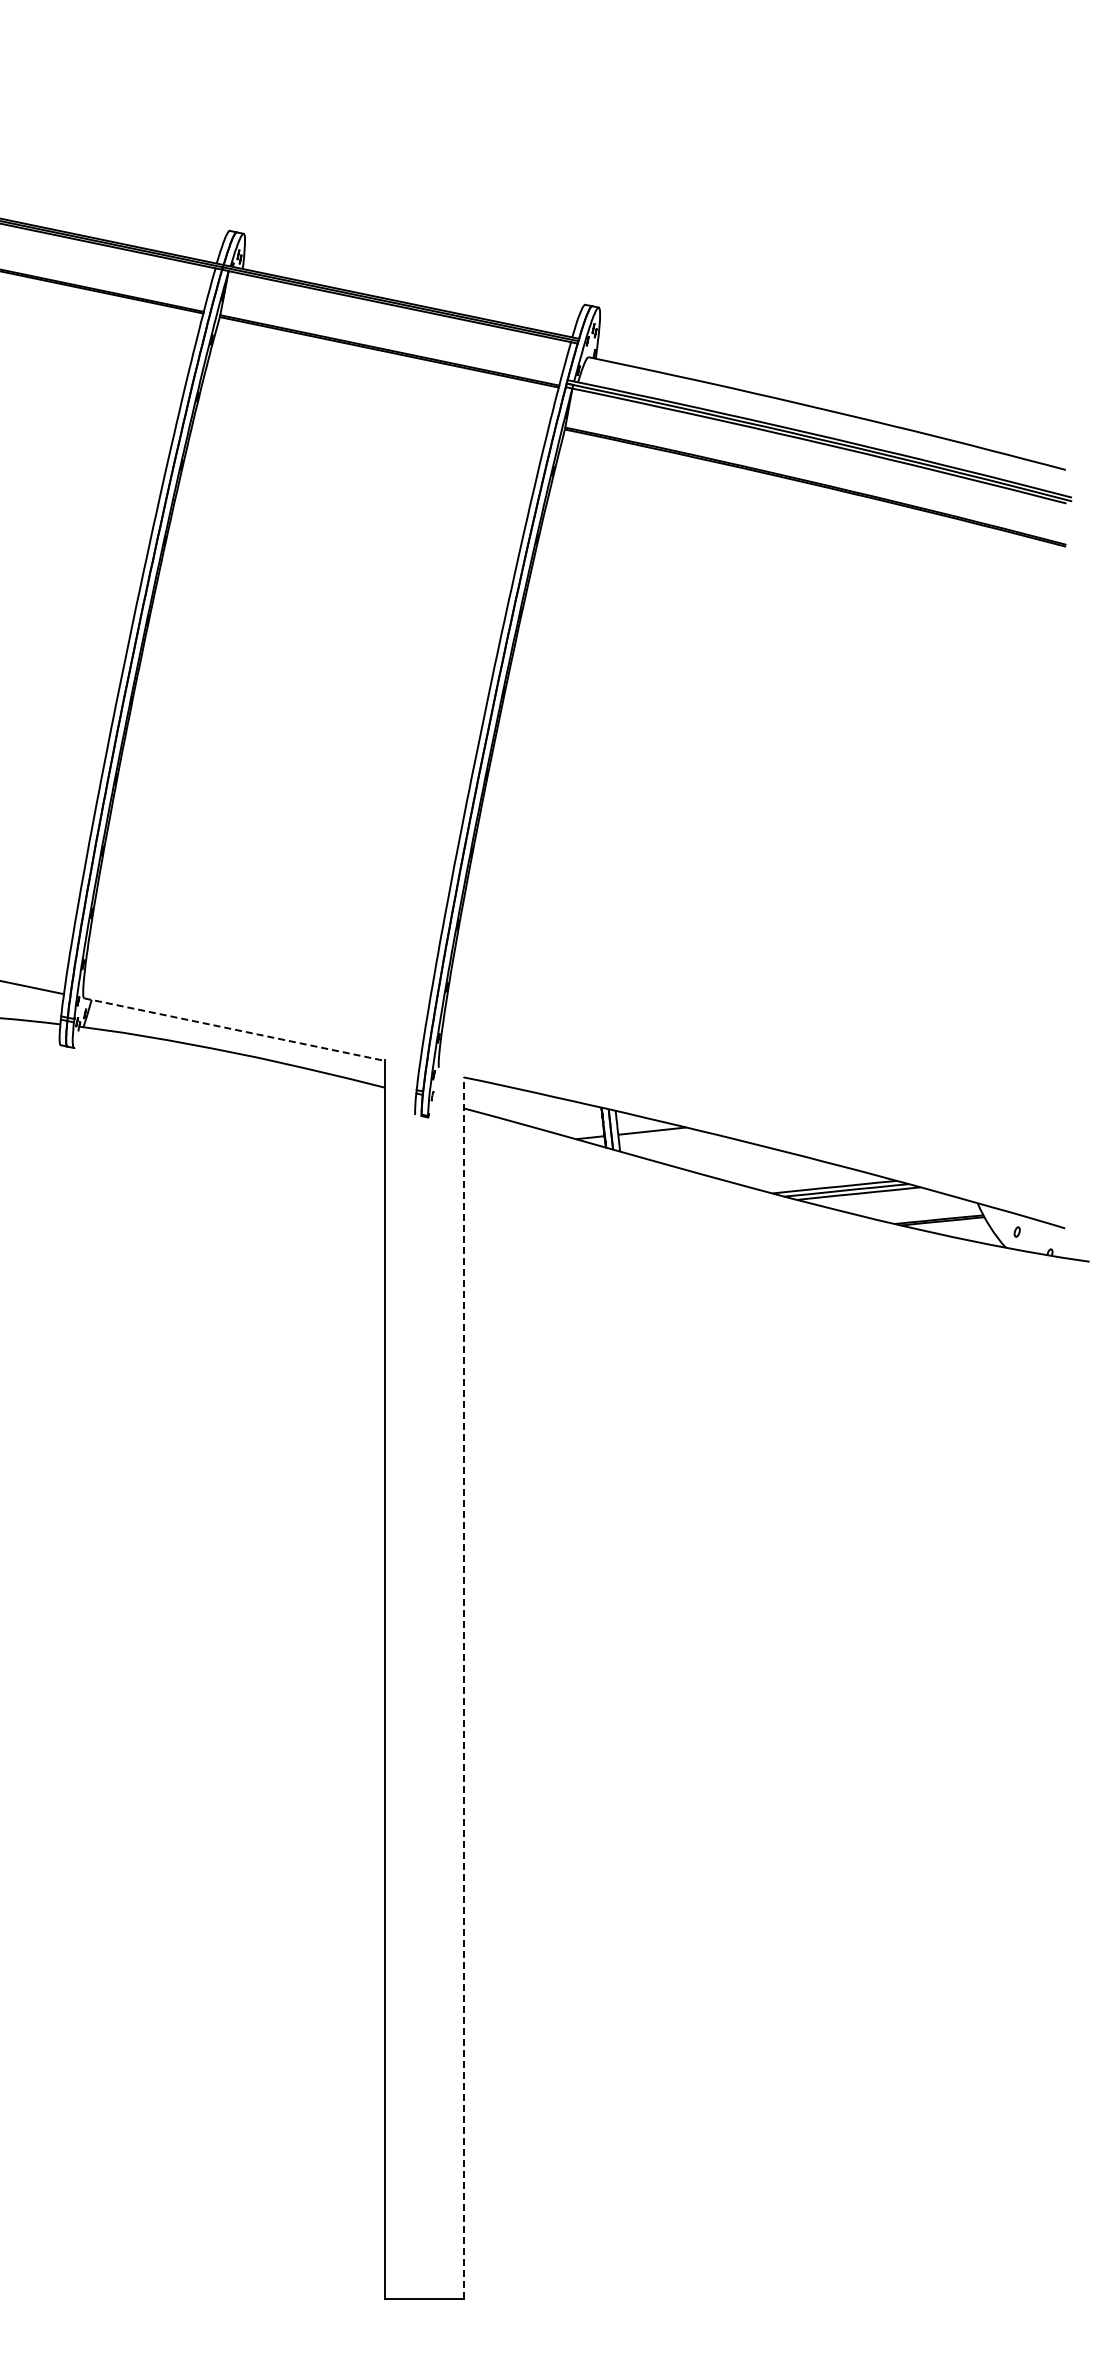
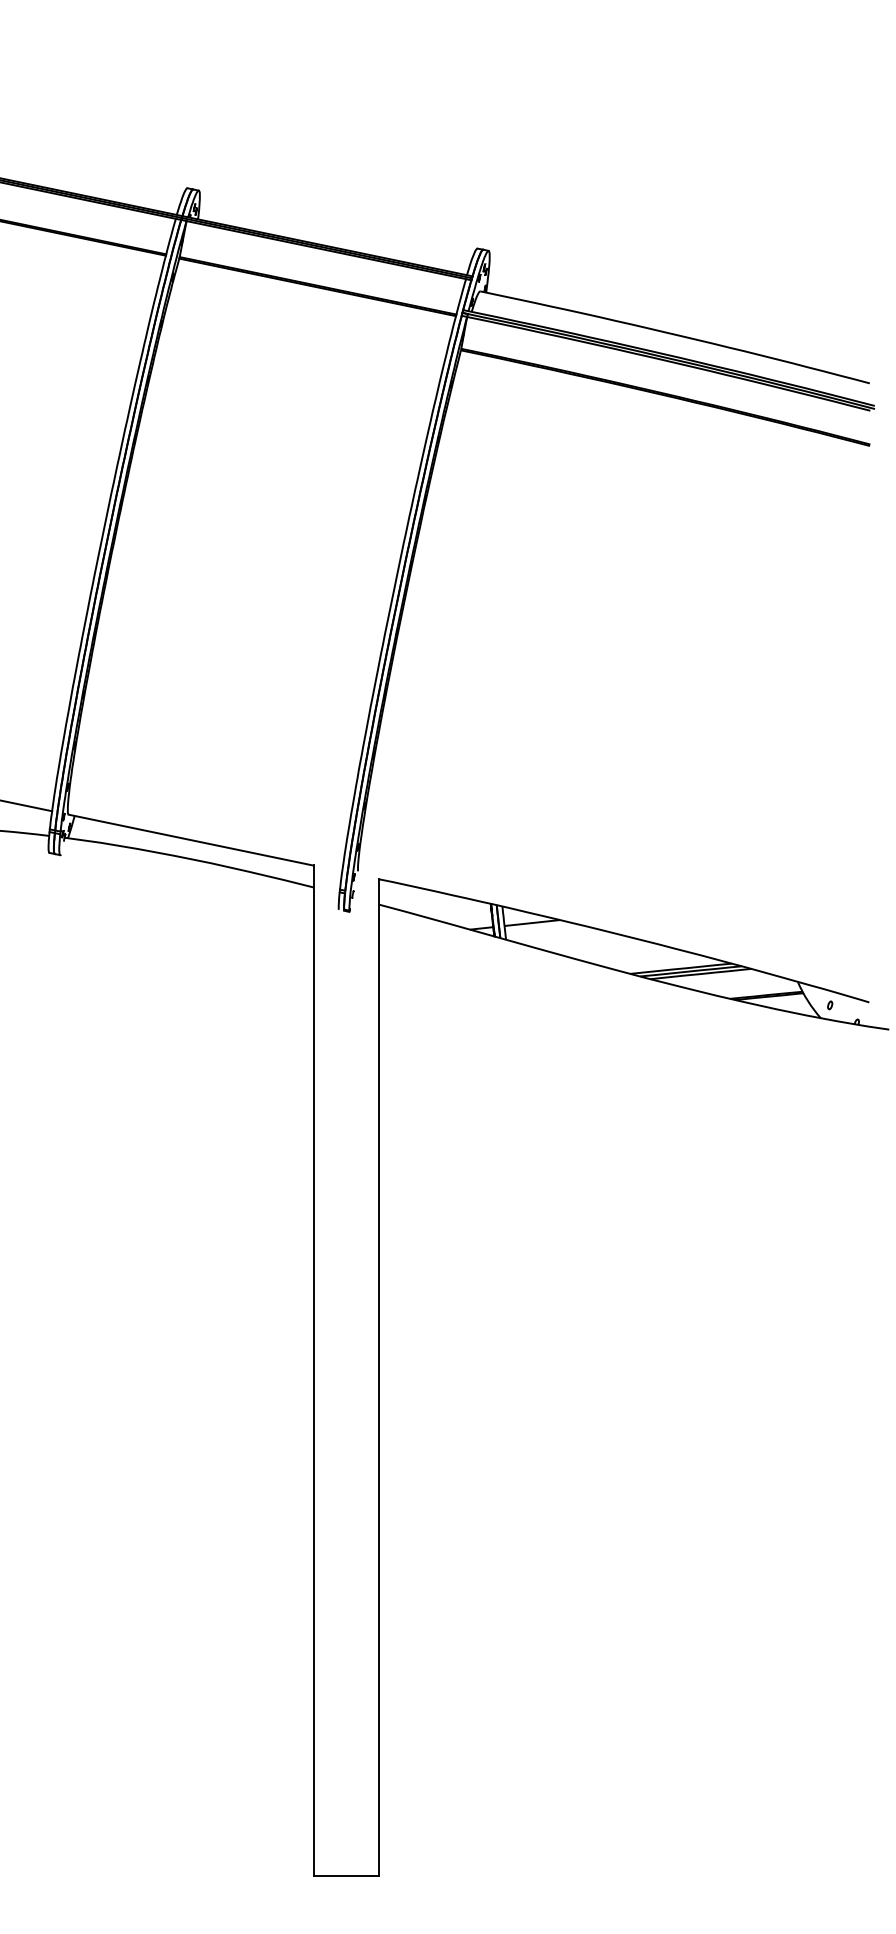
line: (234, 1029) -> (191, 840), dashed -> solid
line: (464, 1688) -> (379, 1377), dashed -> solid

